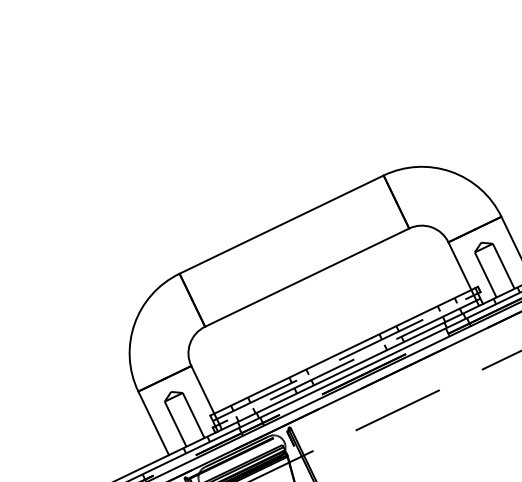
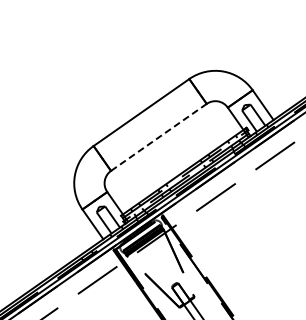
line: (308, 277) -> (159, 137), solid -> dashed

